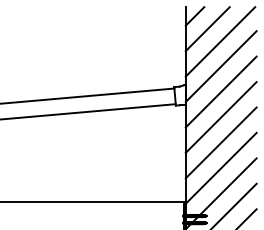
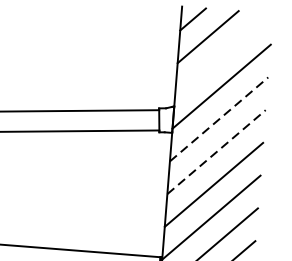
line: (220, 41) -> (223, 54), removed
line: (221, 91) -> (219, 118), solid -> dashed
line: (221, 117) -> (216, 152), solid -> dashed

